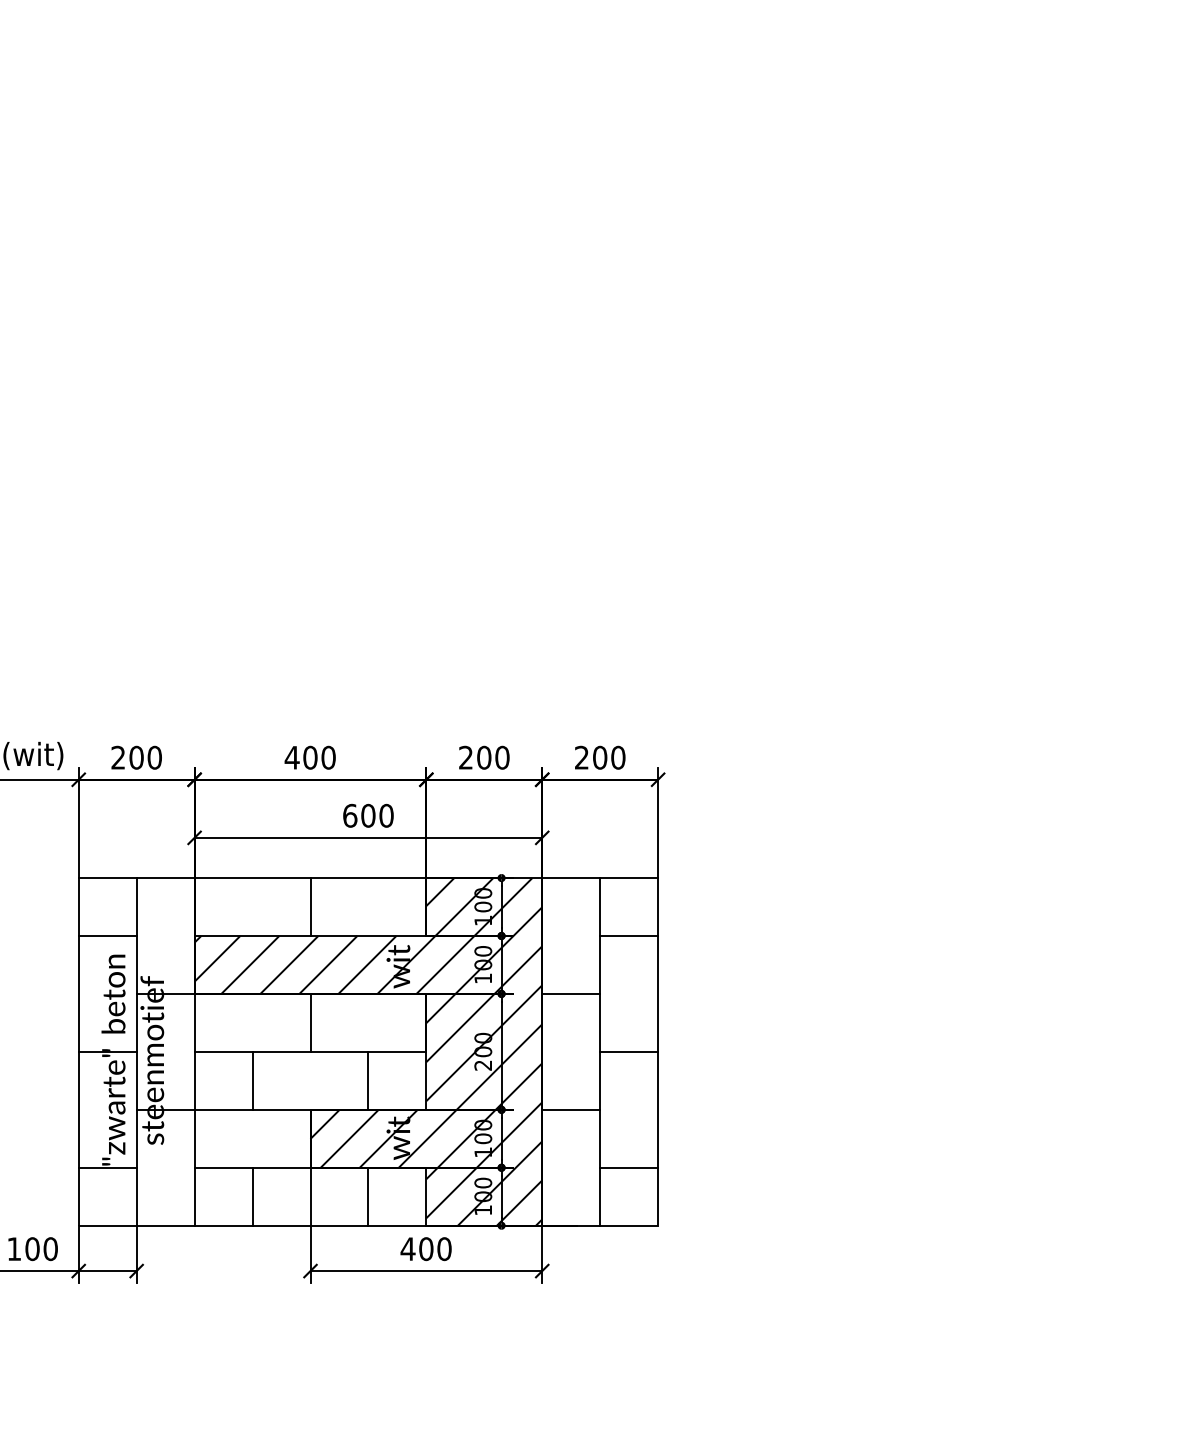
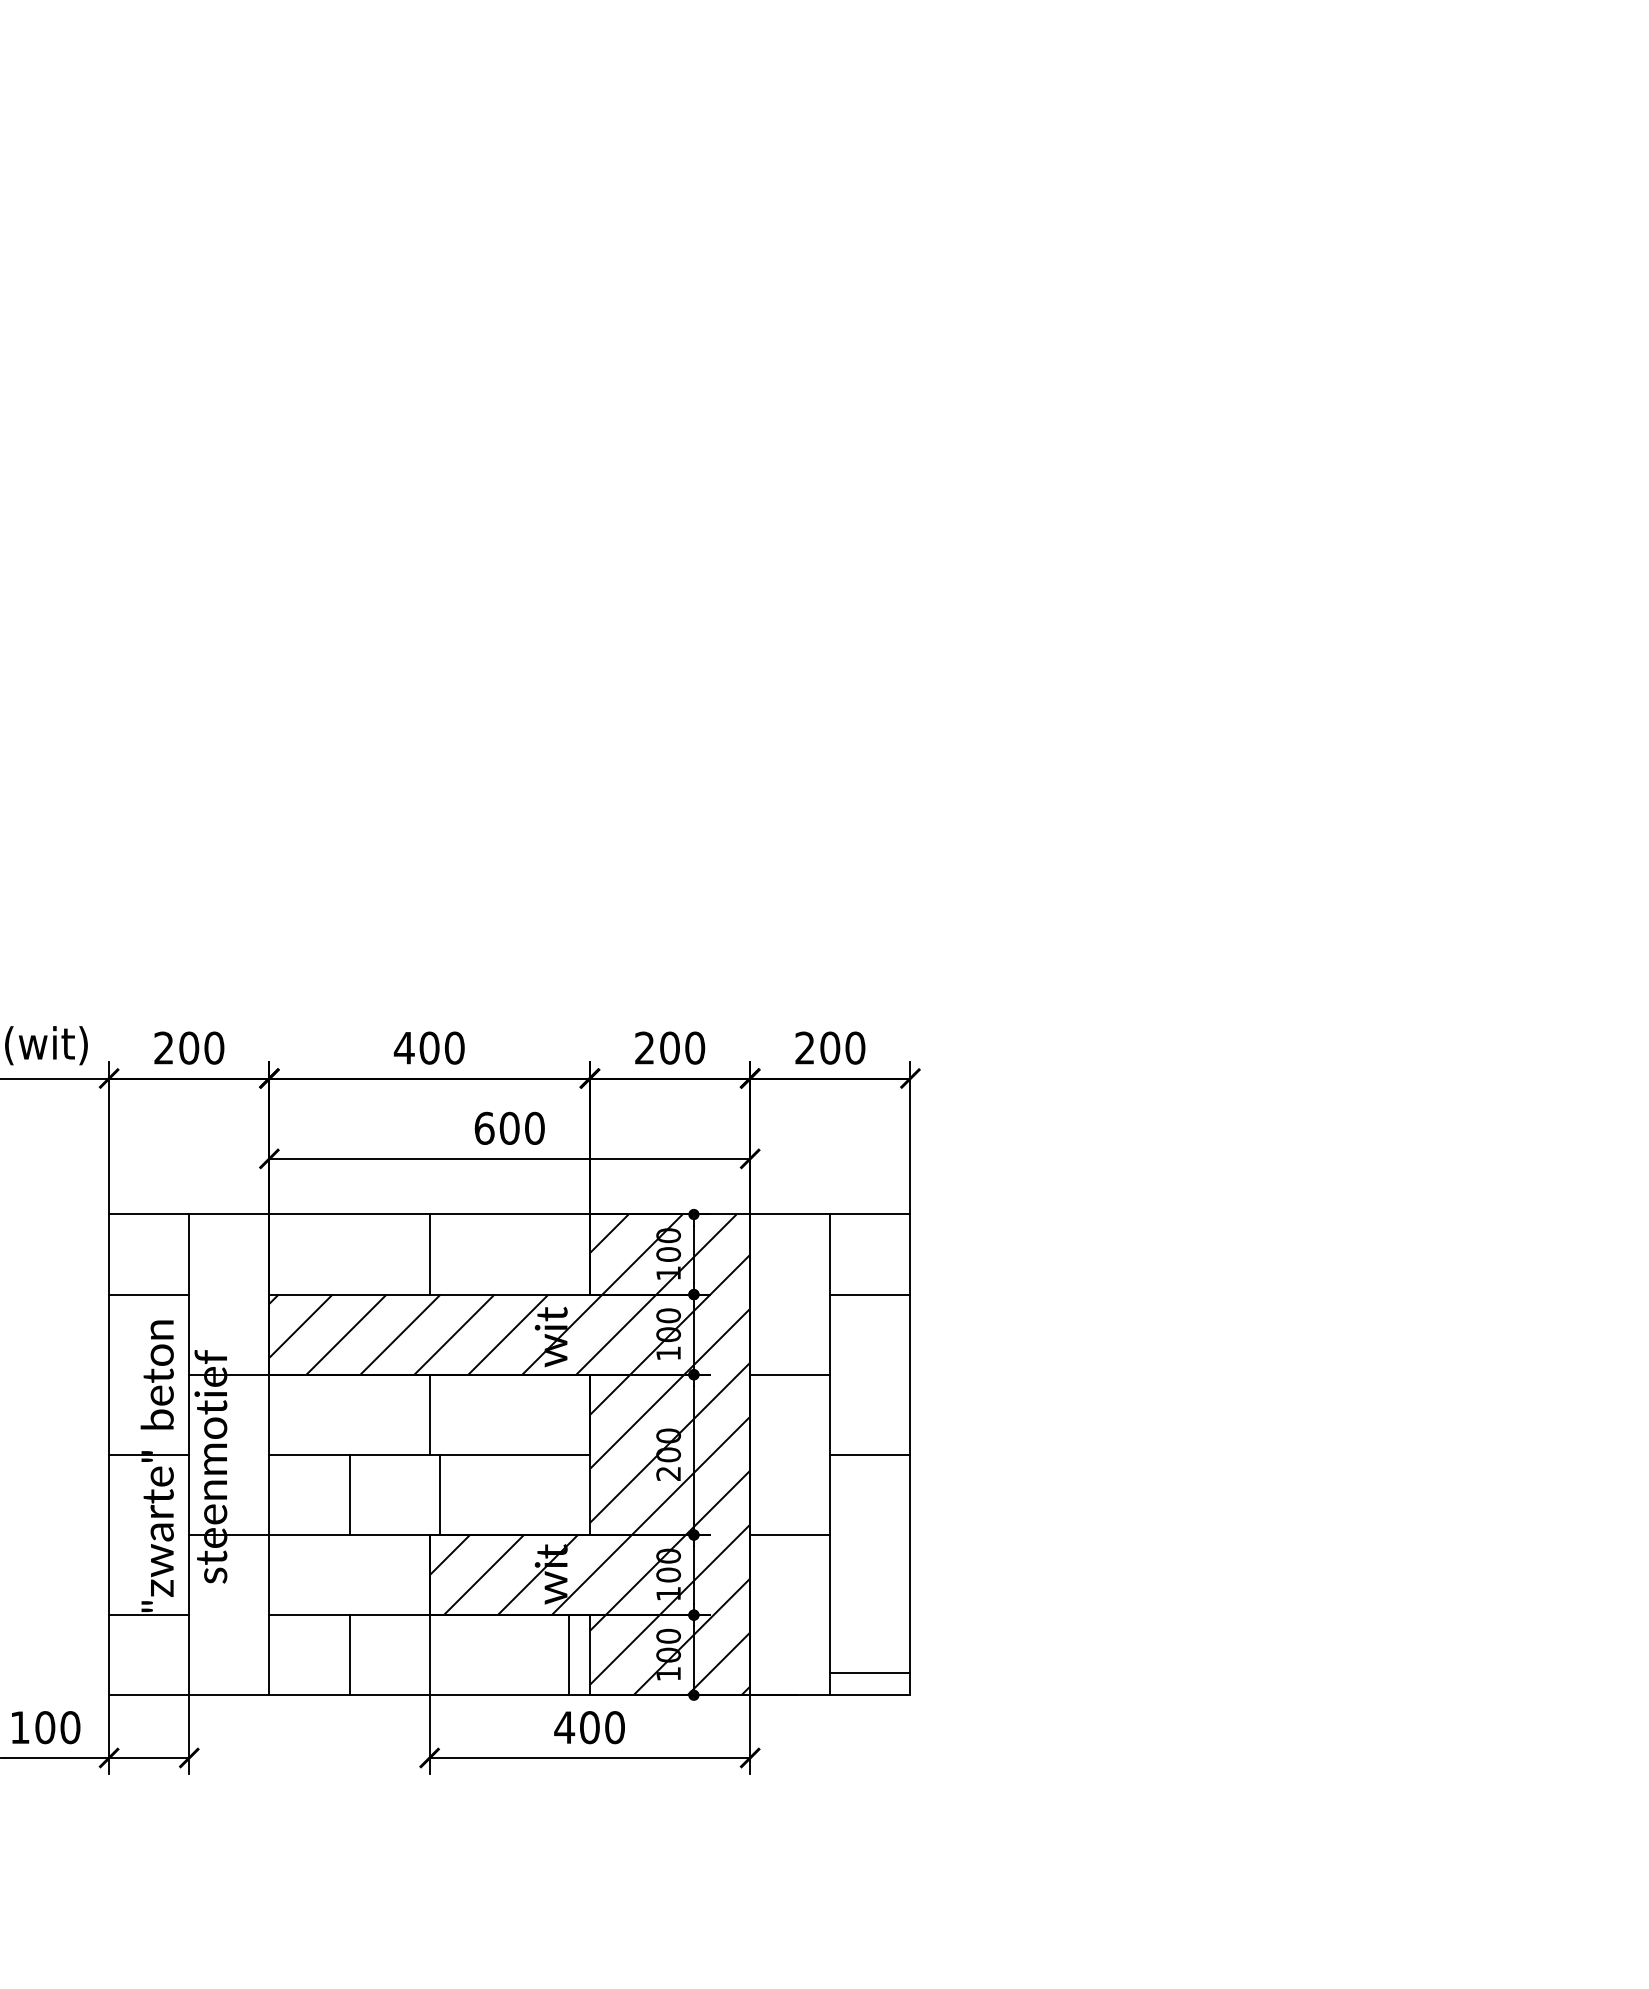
line: (368, 1080) -> (439, 1494), moved
line: (629, 1168) -> (870, 1673), moved
line: (368, 1196) -> (568, 1655), moved

